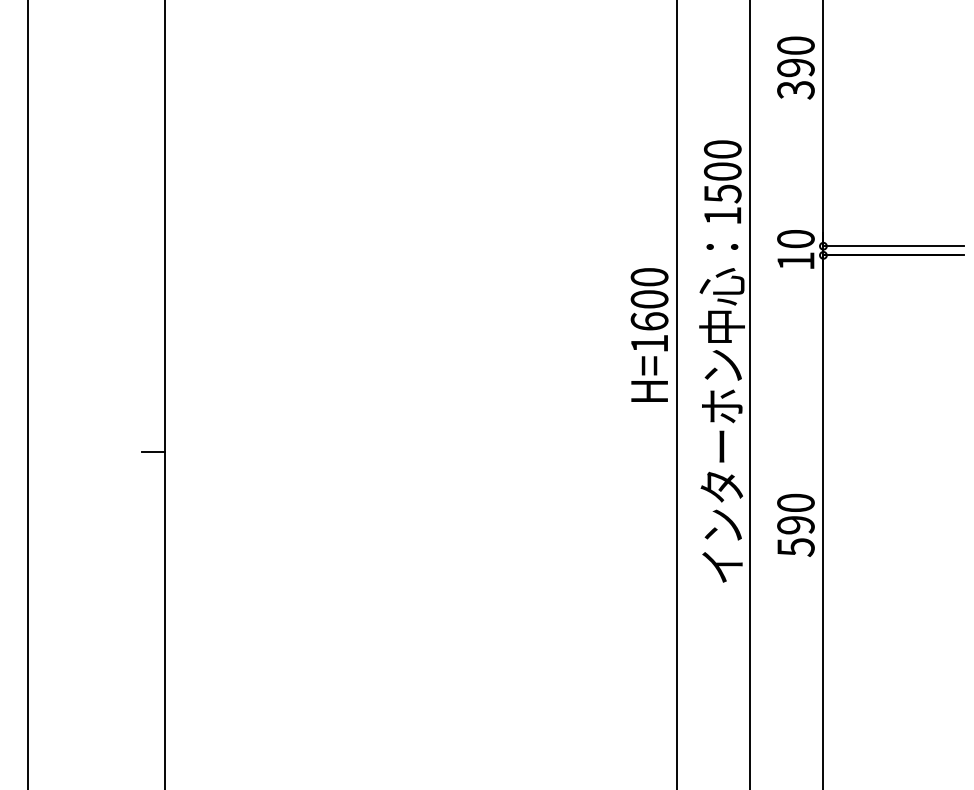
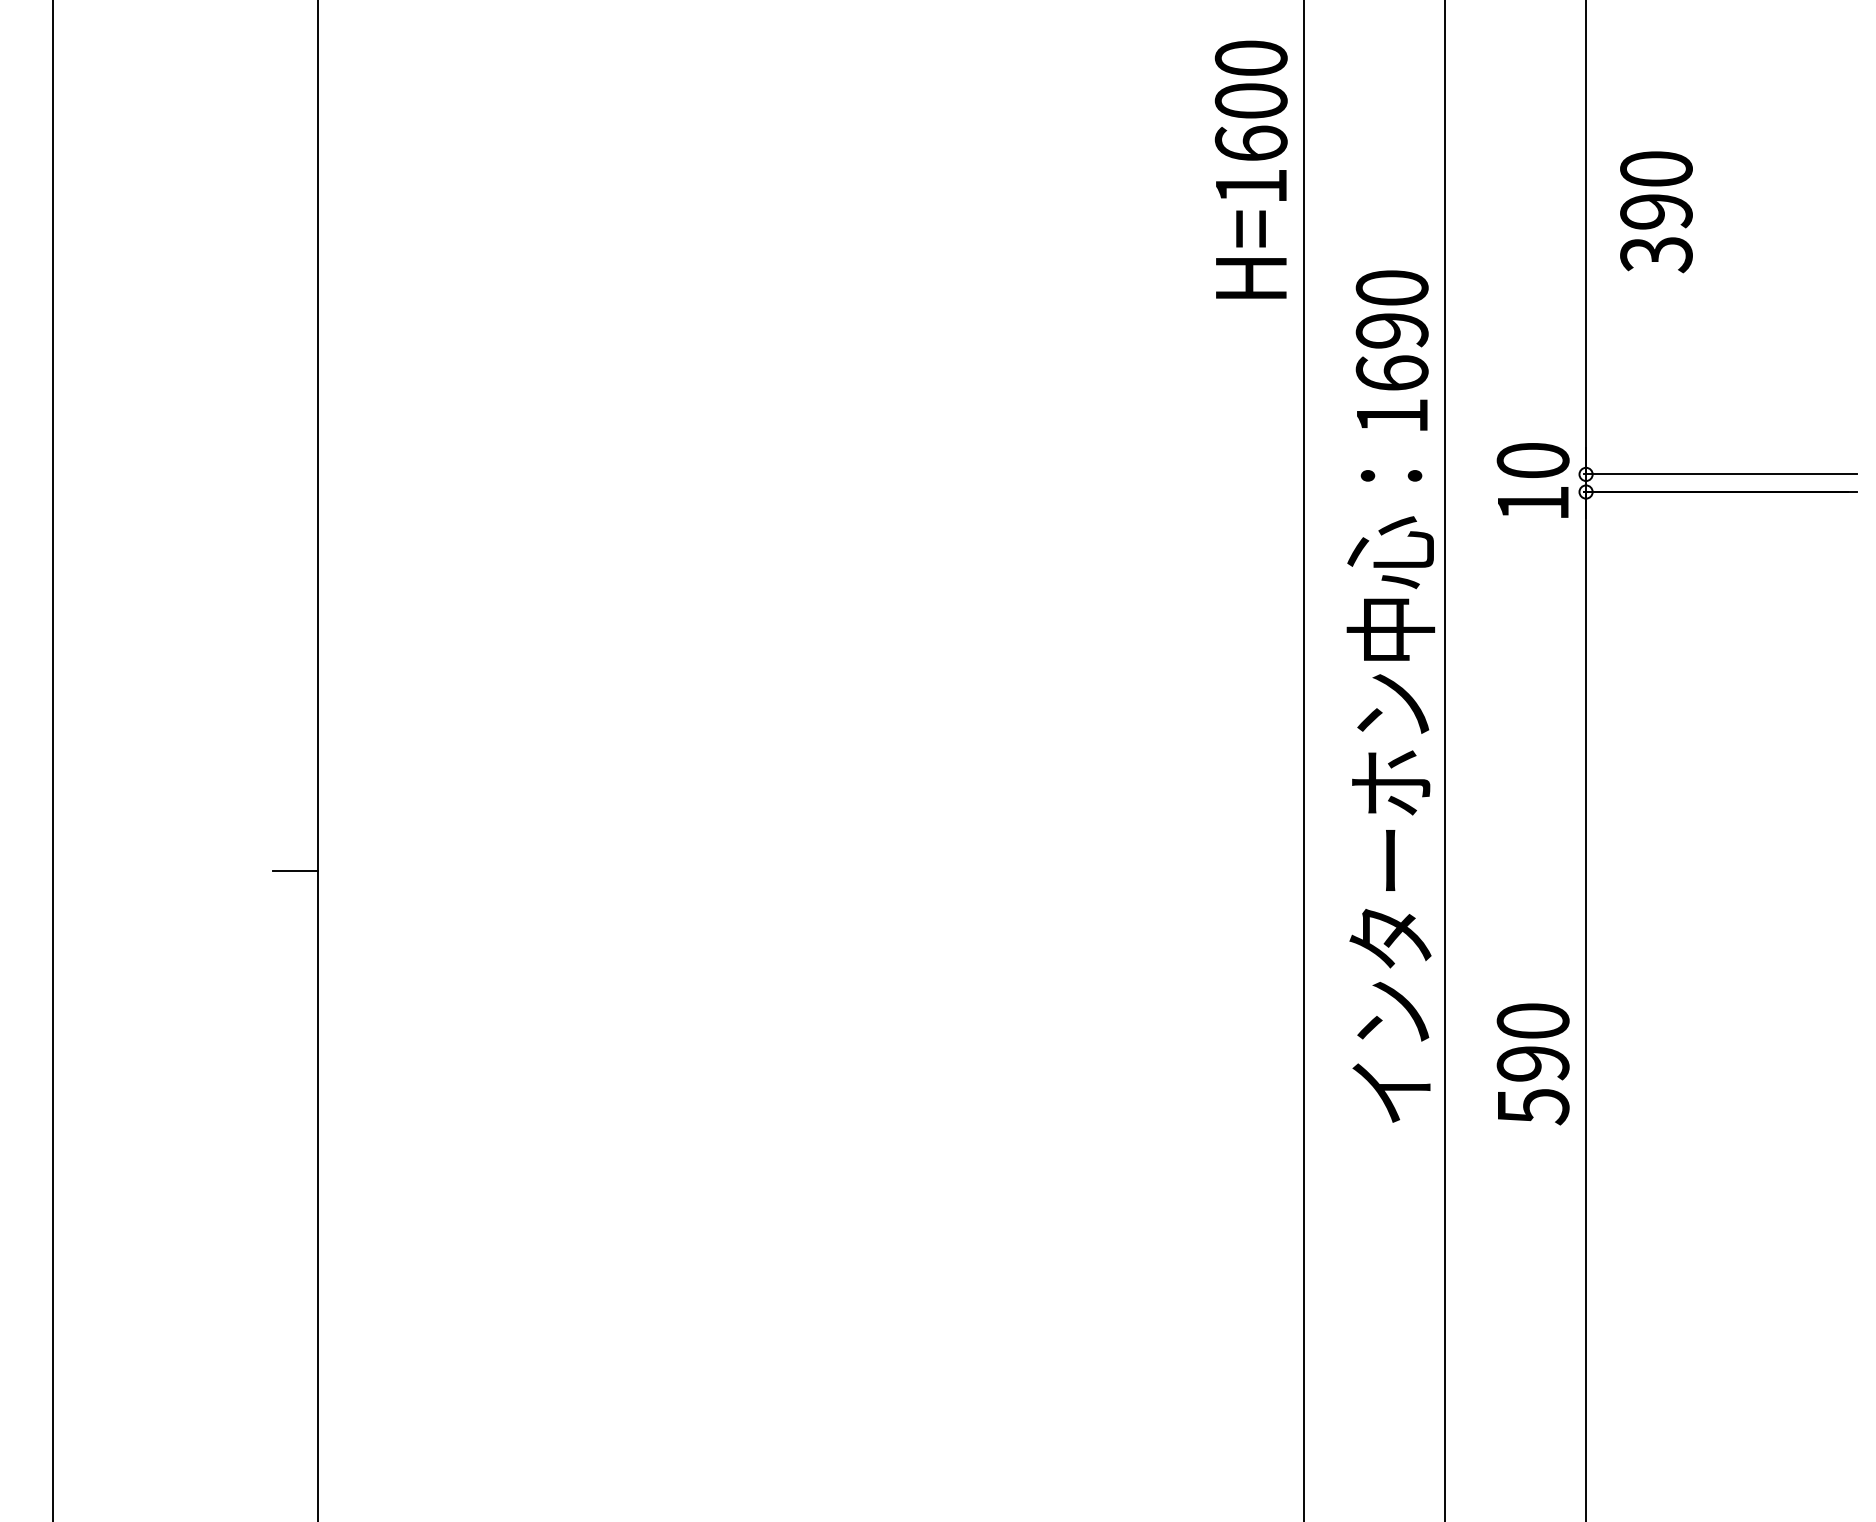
text: (795, 67) -> (1655, 211), moved
text: (722, 182) -> (1391, 351), 1500 -> 1690
text: (649, 334) -> (1251, 168), moved
text: (795, 524) -> (1532, 1062), moved

